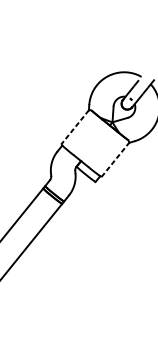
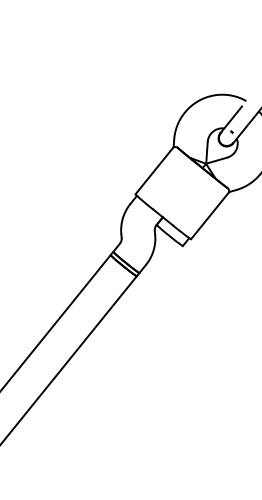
line: (75, 127) -> (154, 171), dashed -> solid
line: (115, 159) -> (210, 215), dashed -> solid

